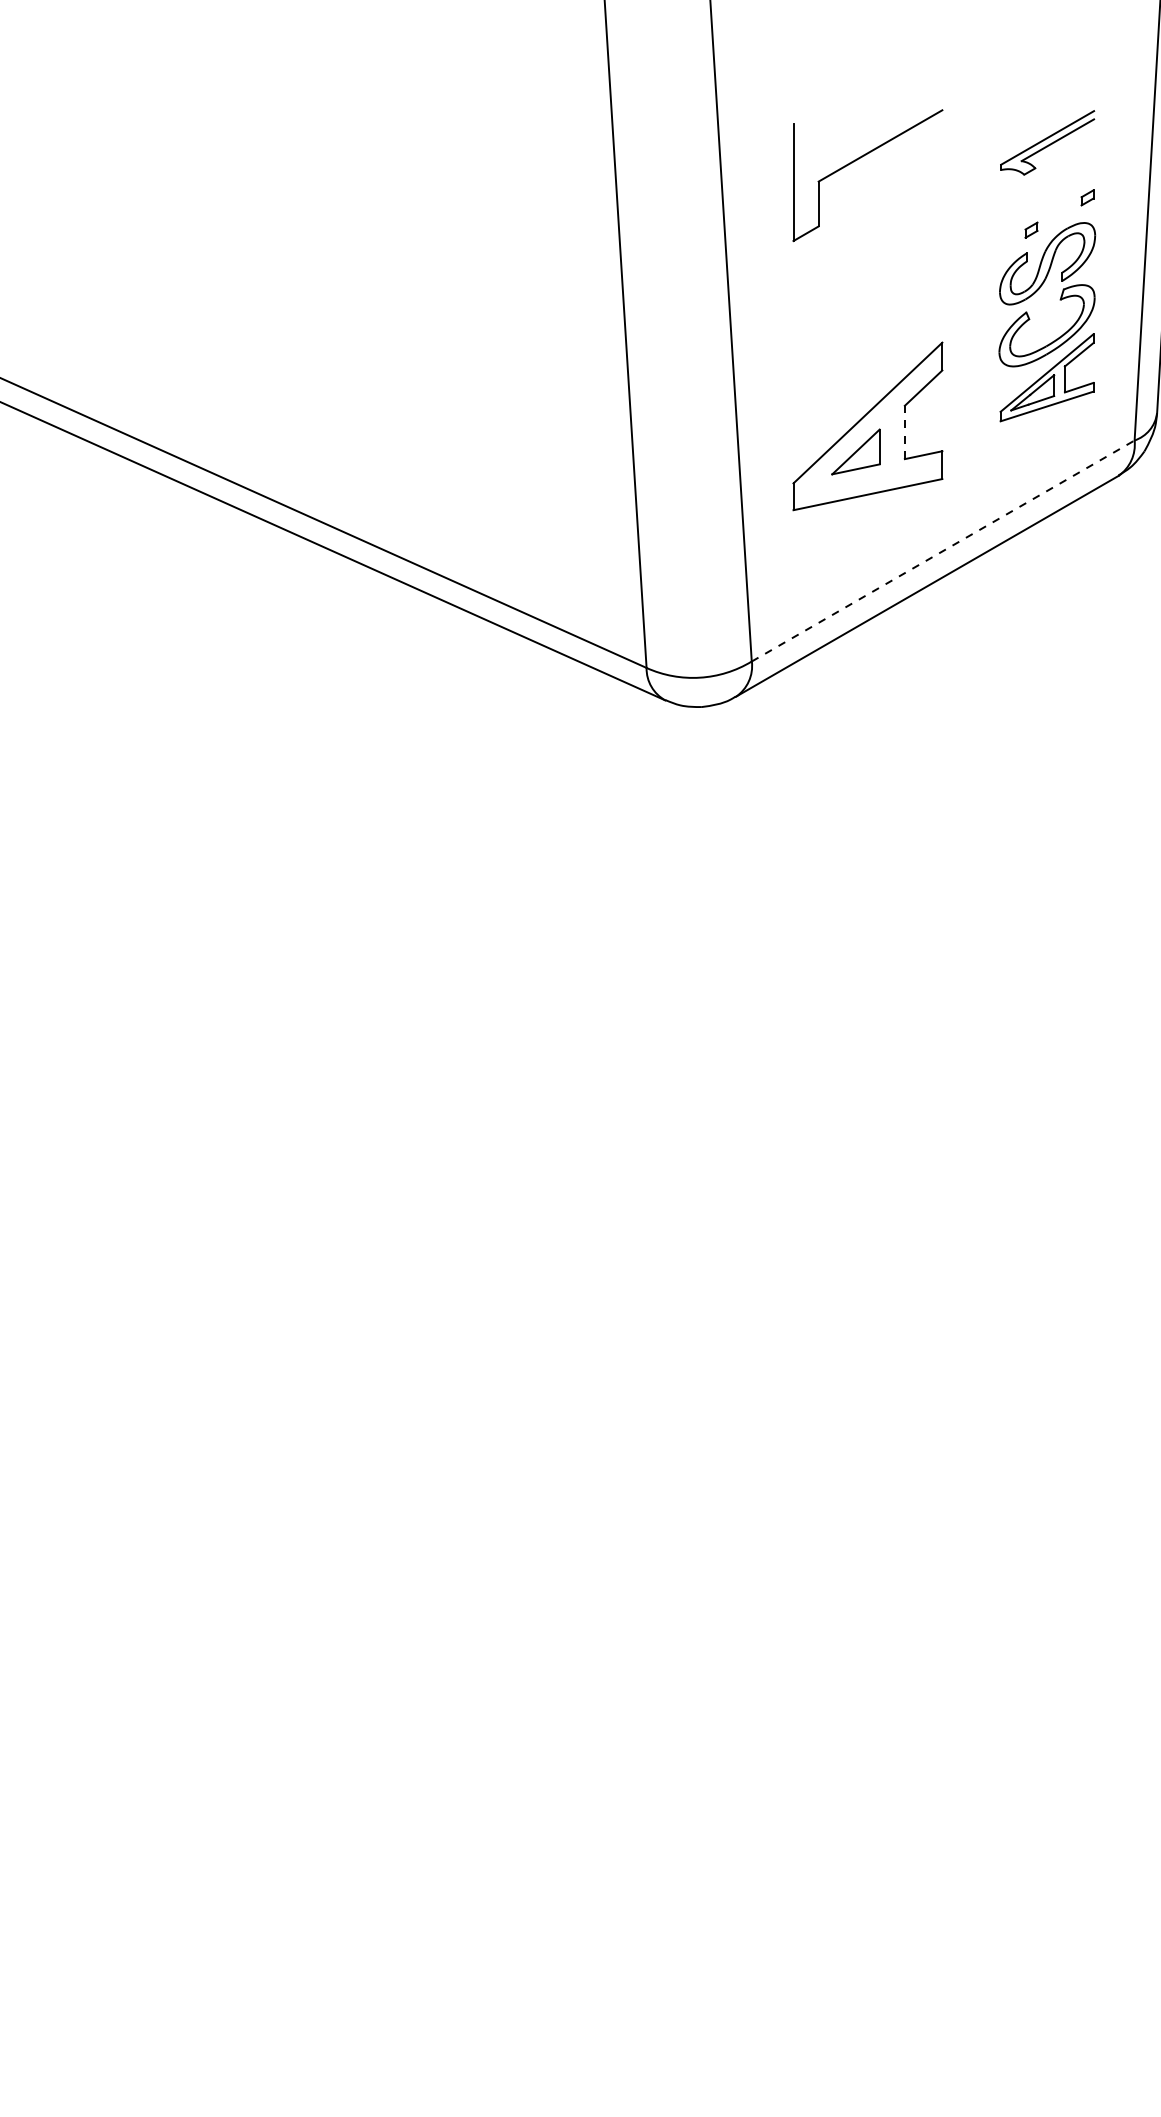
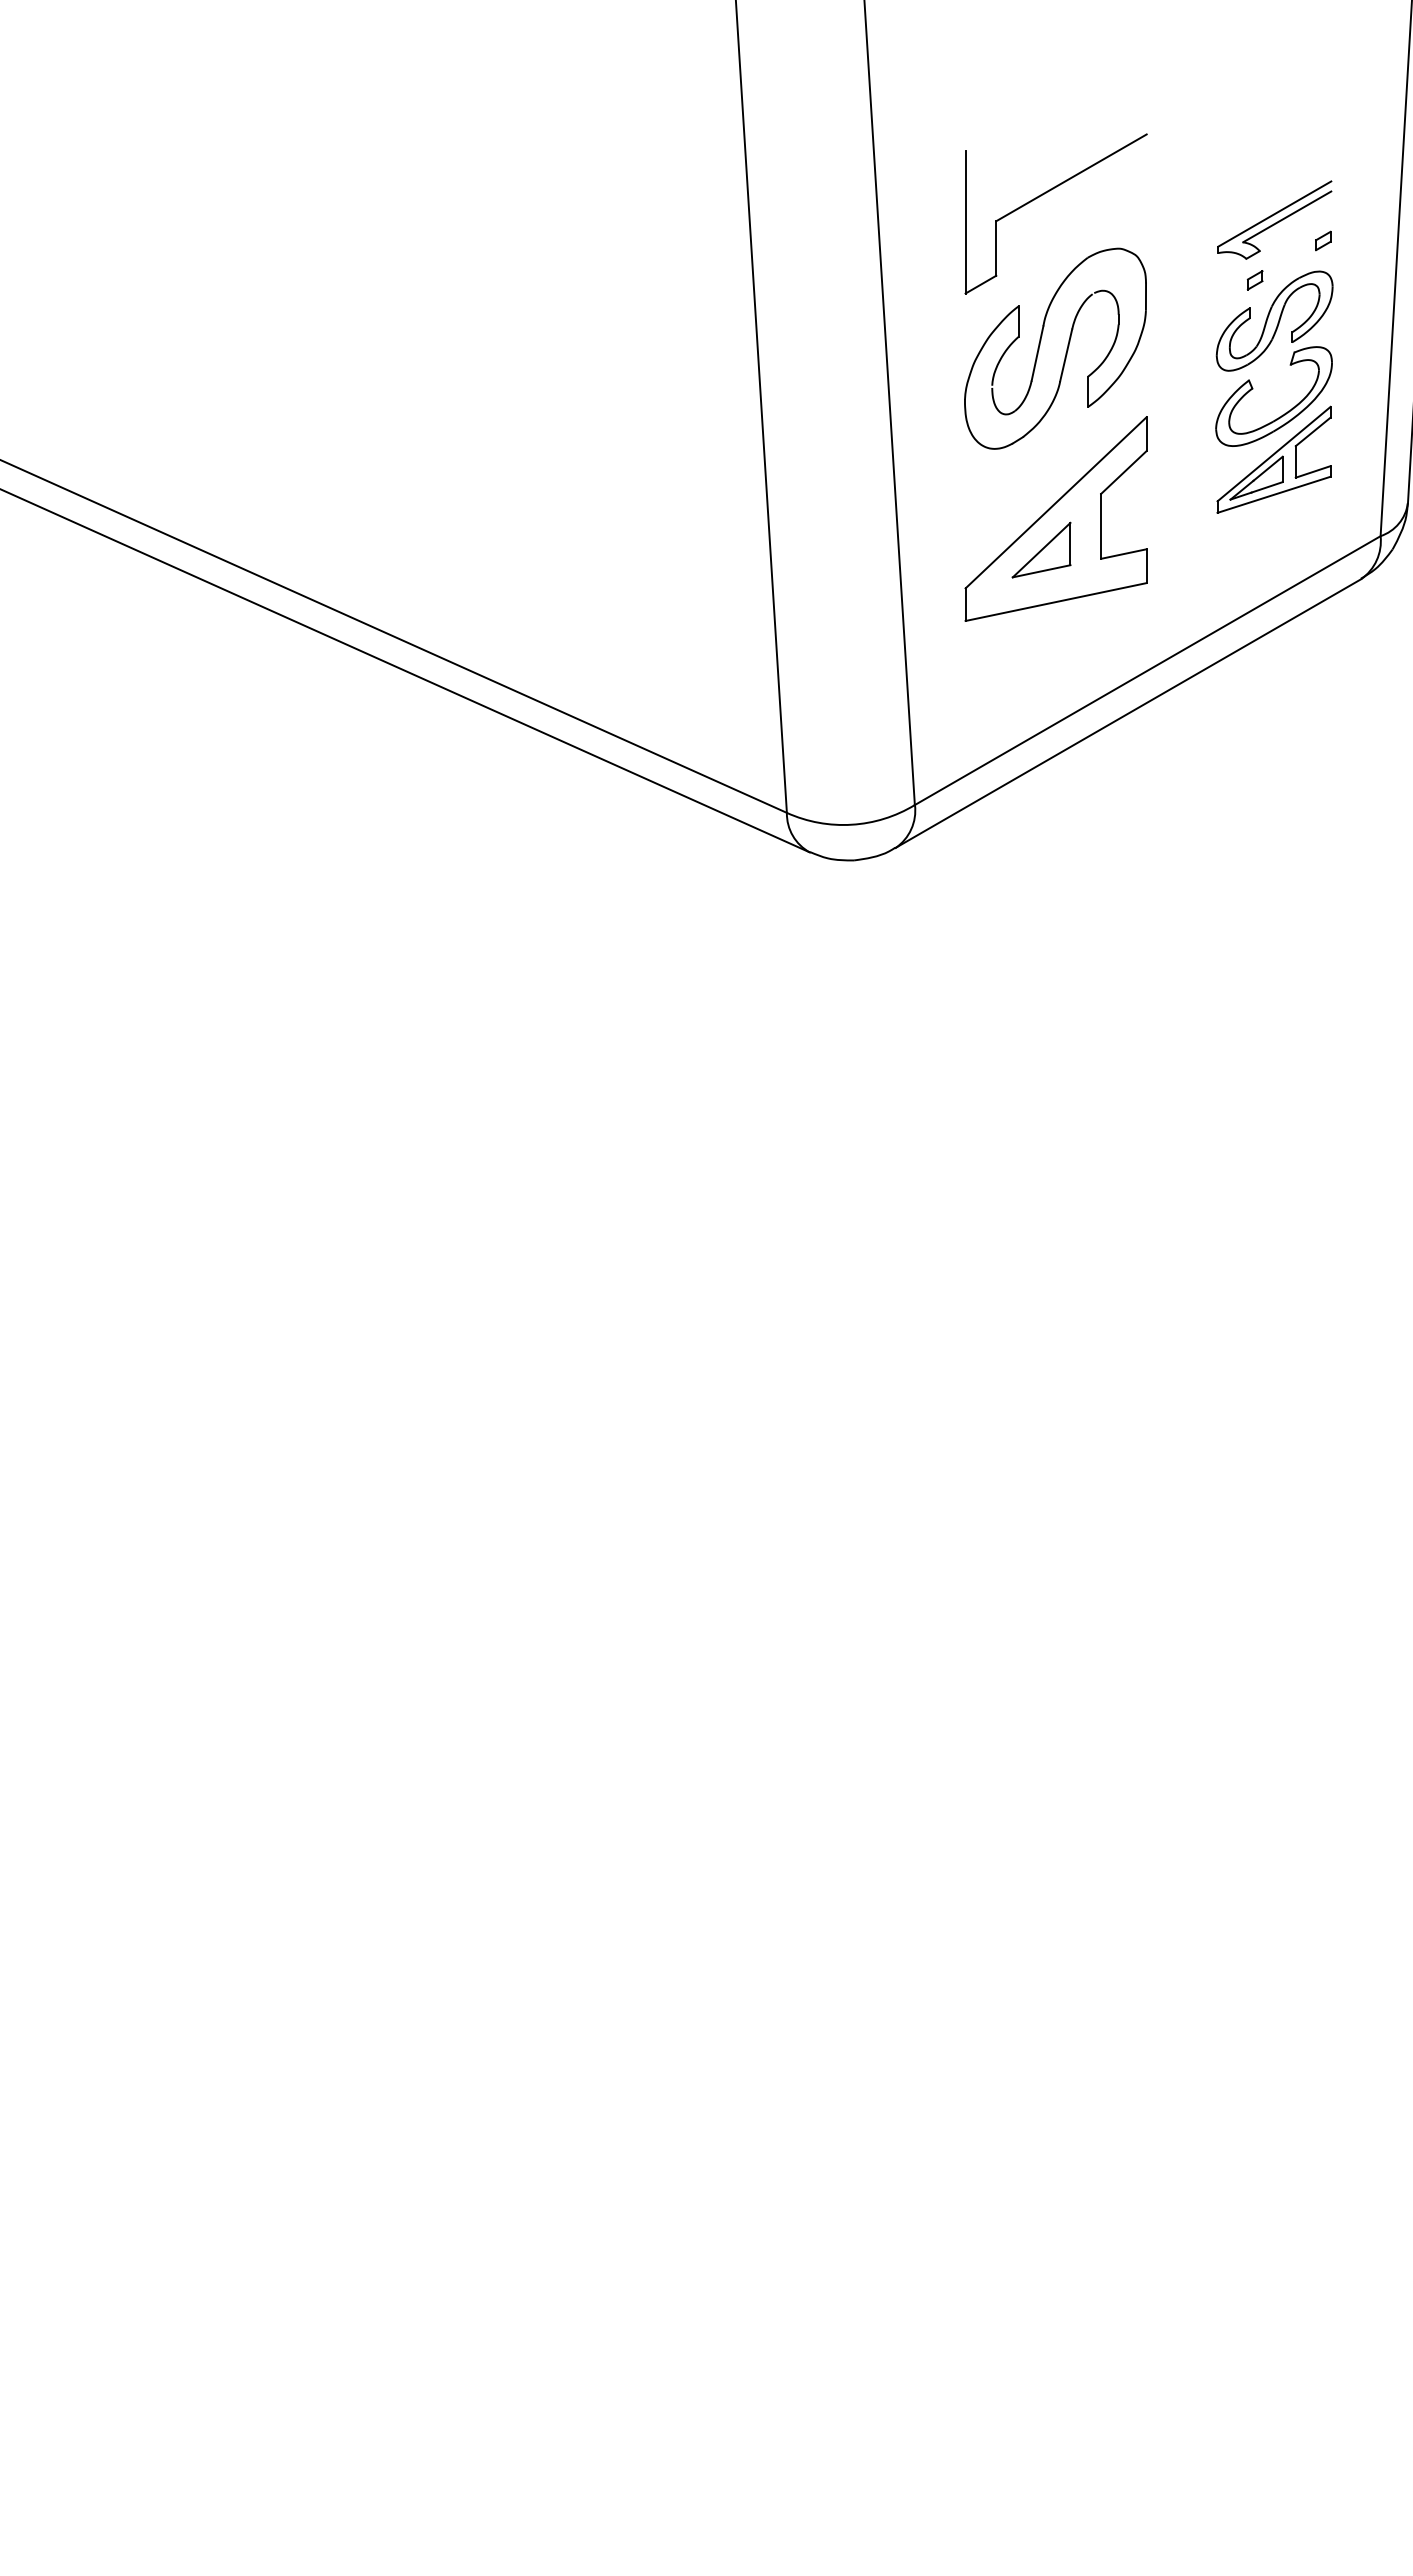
part: (1047, 142) -> (1274, 219), moved
part: (875, 289) -> (1065, 352), added
line: (905, 431) -> (1101, 525), dashed -> solid
line: (943, 550) -> (1147, 670), dashed -> solid

